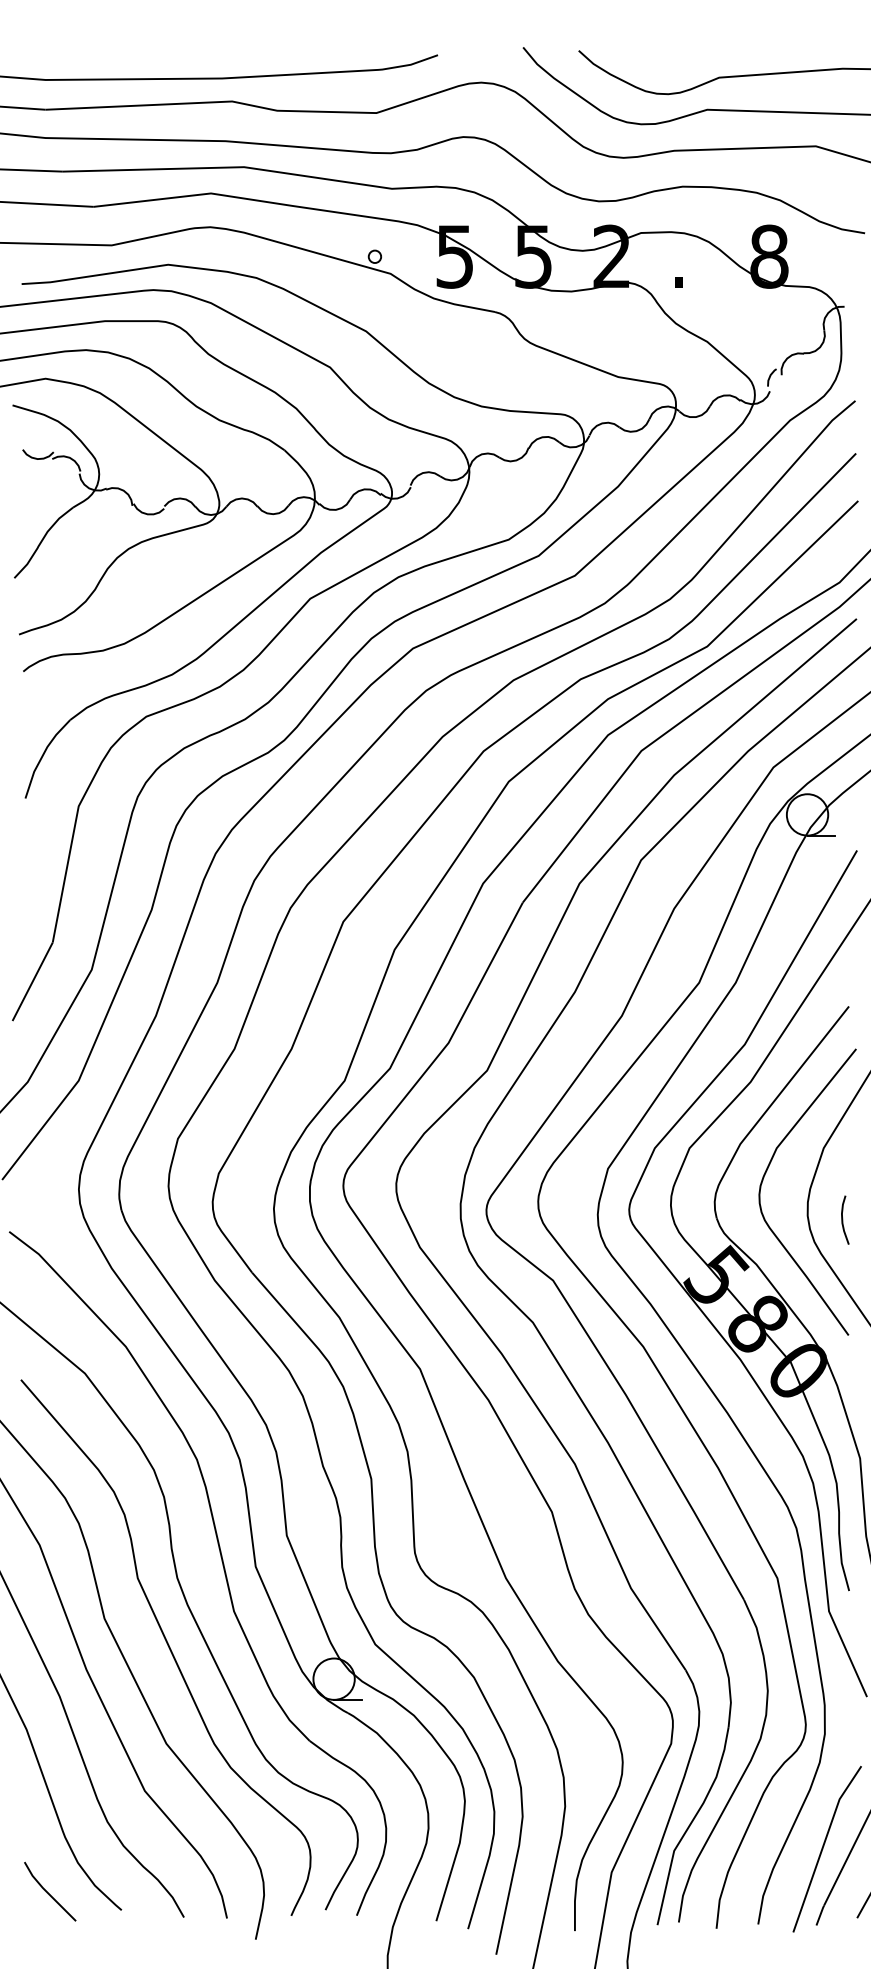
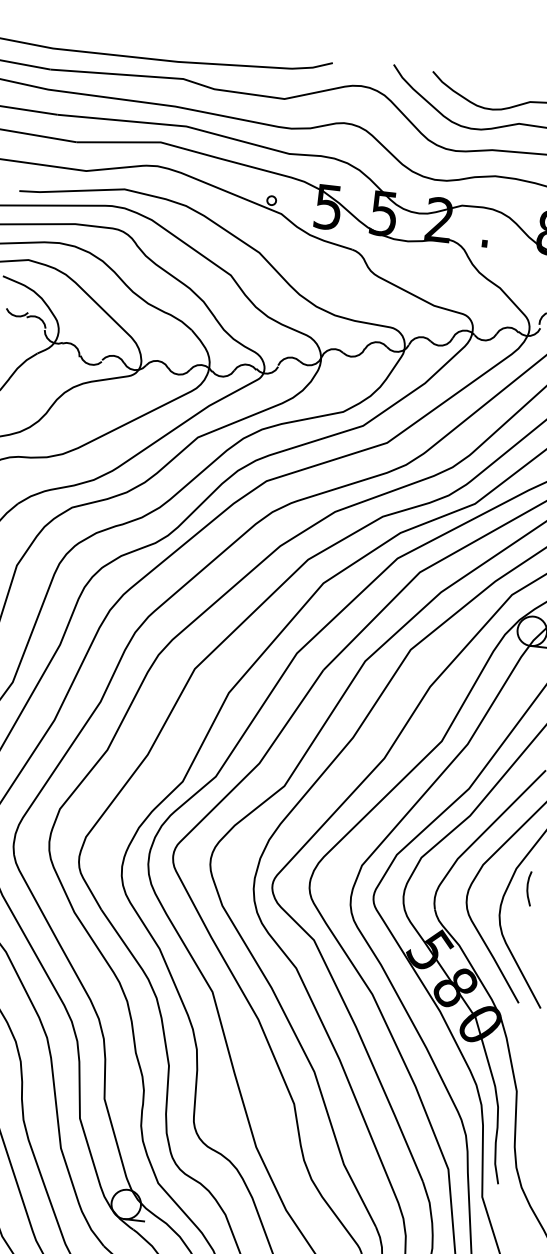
curve: (843, 1219) -> (528, 888), moved

